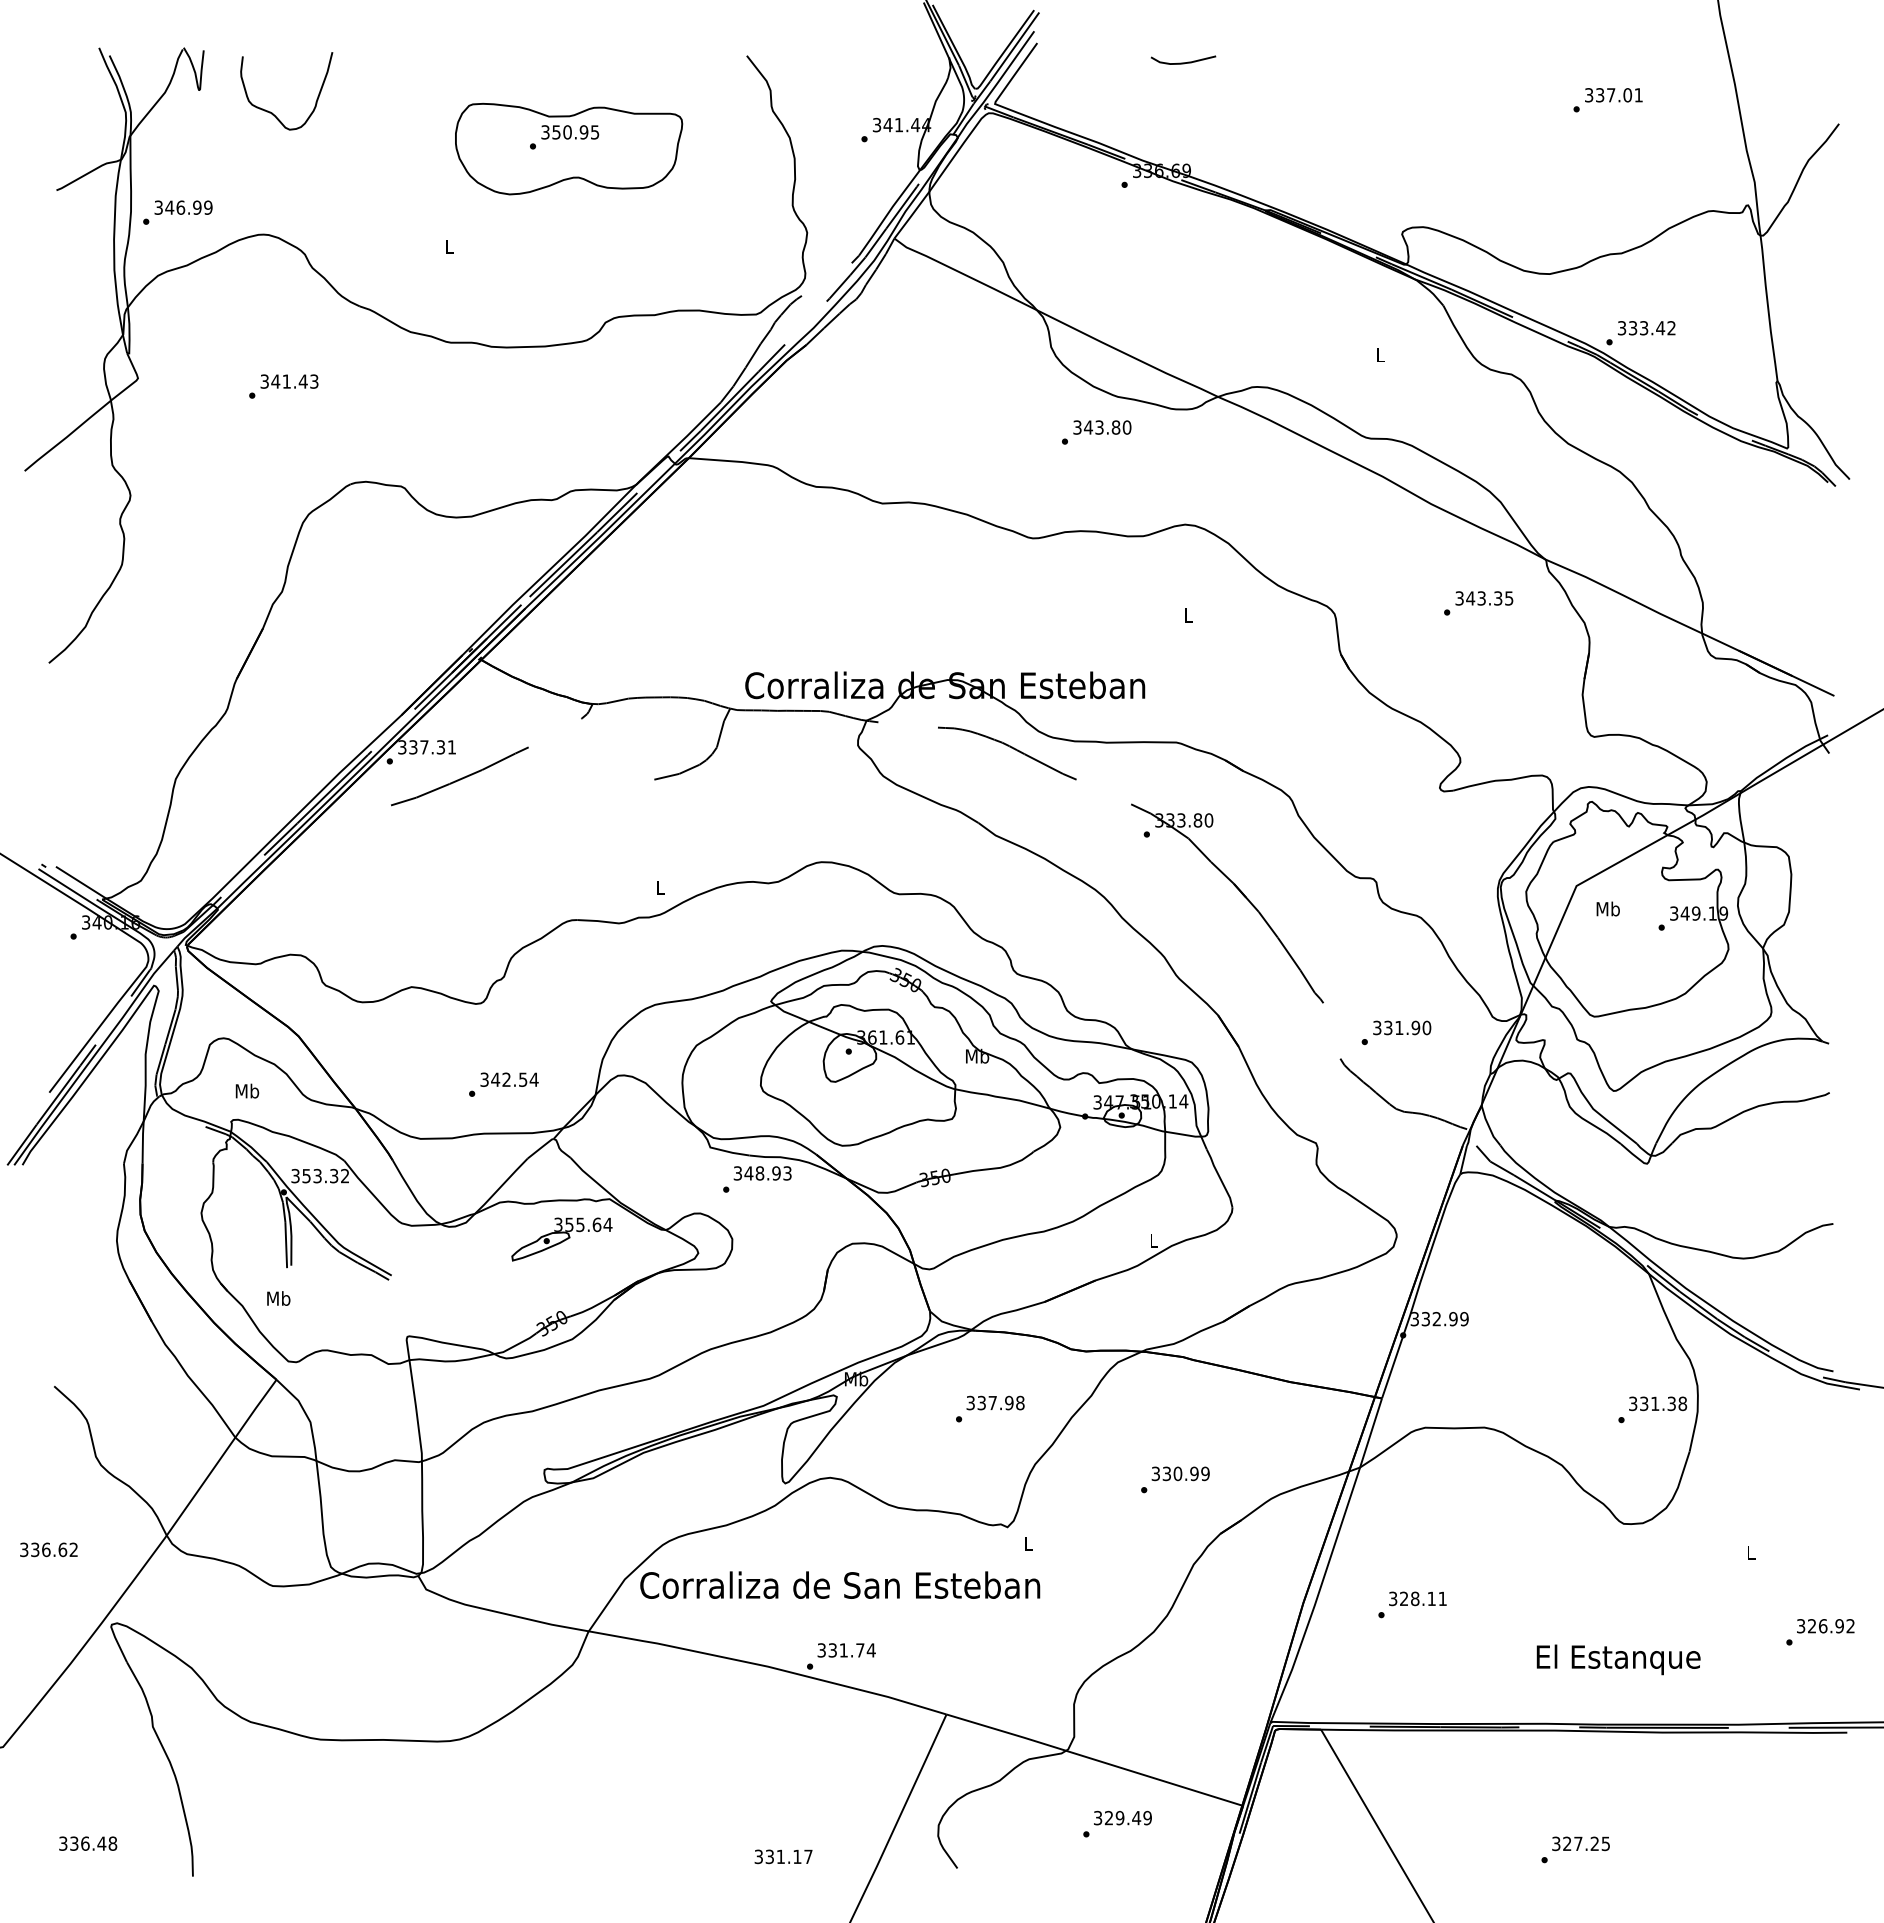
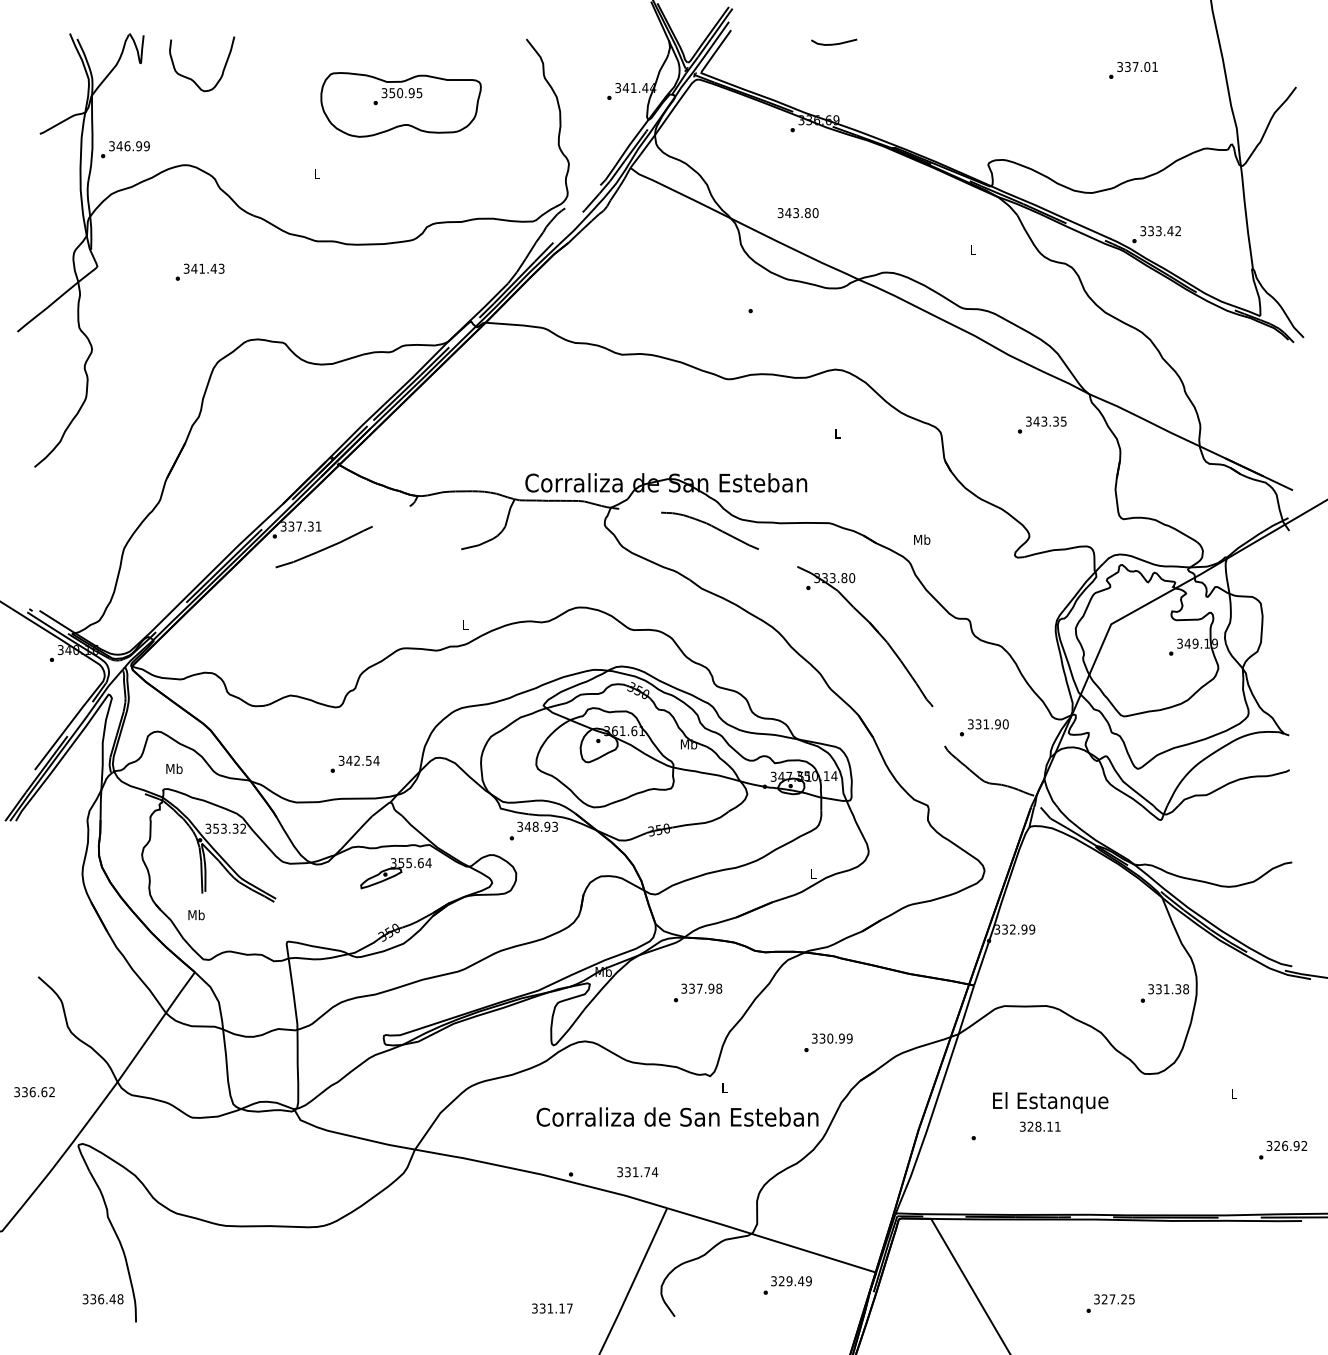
text: (1102, 427) -> (798, 213), moved
text: (1607, 908) -> (921, 539), moved
text: (840, 1584) -> (677, 1116), moved
text: (1417, 1598) -> (1040, 1126), moved
text: (846, 1650) -> (637, 1172), moved
text: (1618, 1659) -> (1050, 1102), moved
text: (88, 1843) -> (103, 1299), moved

